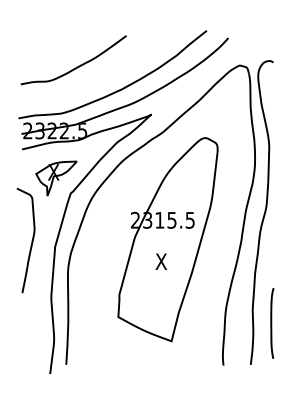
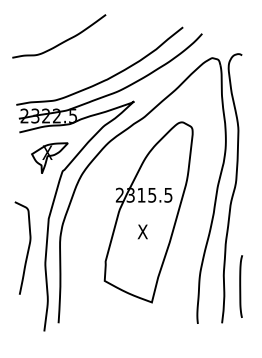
curve: (77, 65) -> (62, 41), moved
curve: (31, 240) -> (27, 248), moved

